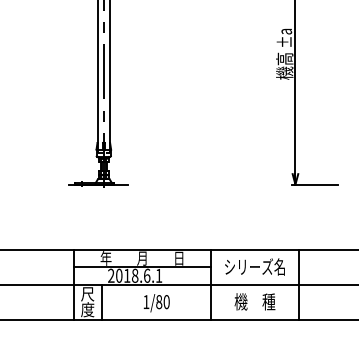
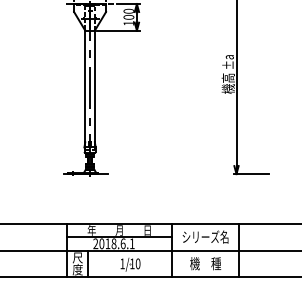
text: (159, 301) -> (132, 263), 1/80 -> 1/10

